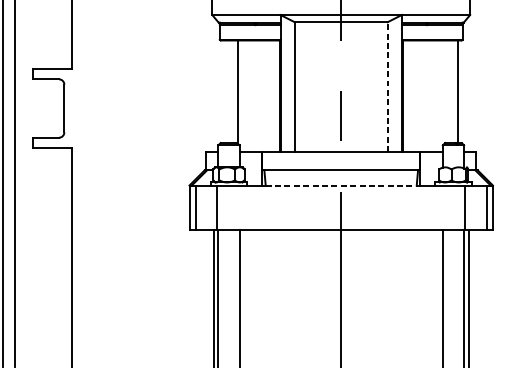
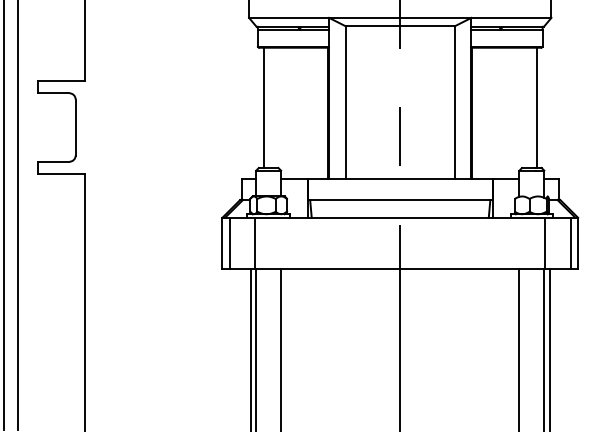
line: (387, 87) -> (454, 102), dashed -> solid
line: (238, 91) -> (263, 107), moved
line: (341, 185) -> (400, 217), dashed -> solid

